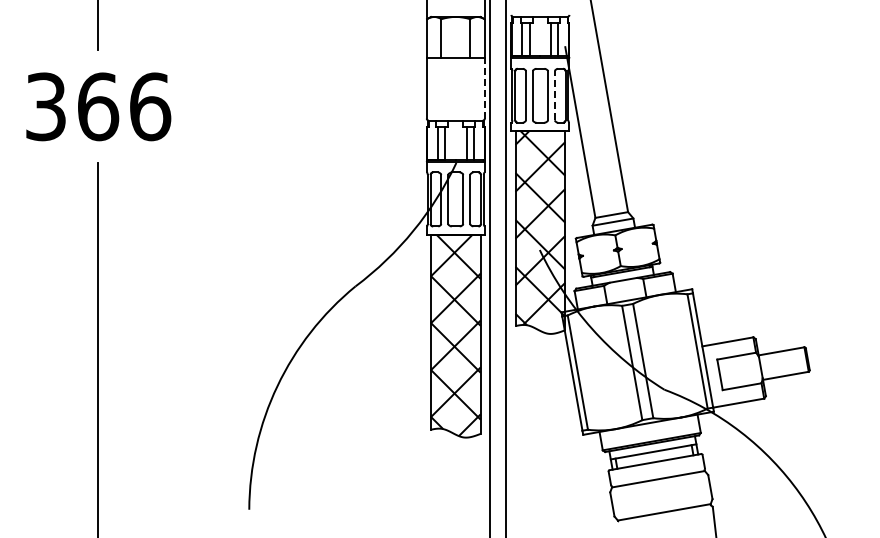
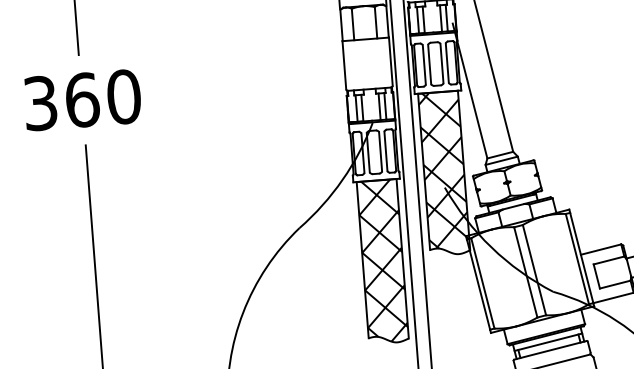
line: (484, 88) -> (390, 61), dashed -> solid
line: (554, 95) -> (447, 62), dashed -> solid
text: (150, 106) -> (124, 96), 366 -> 360

